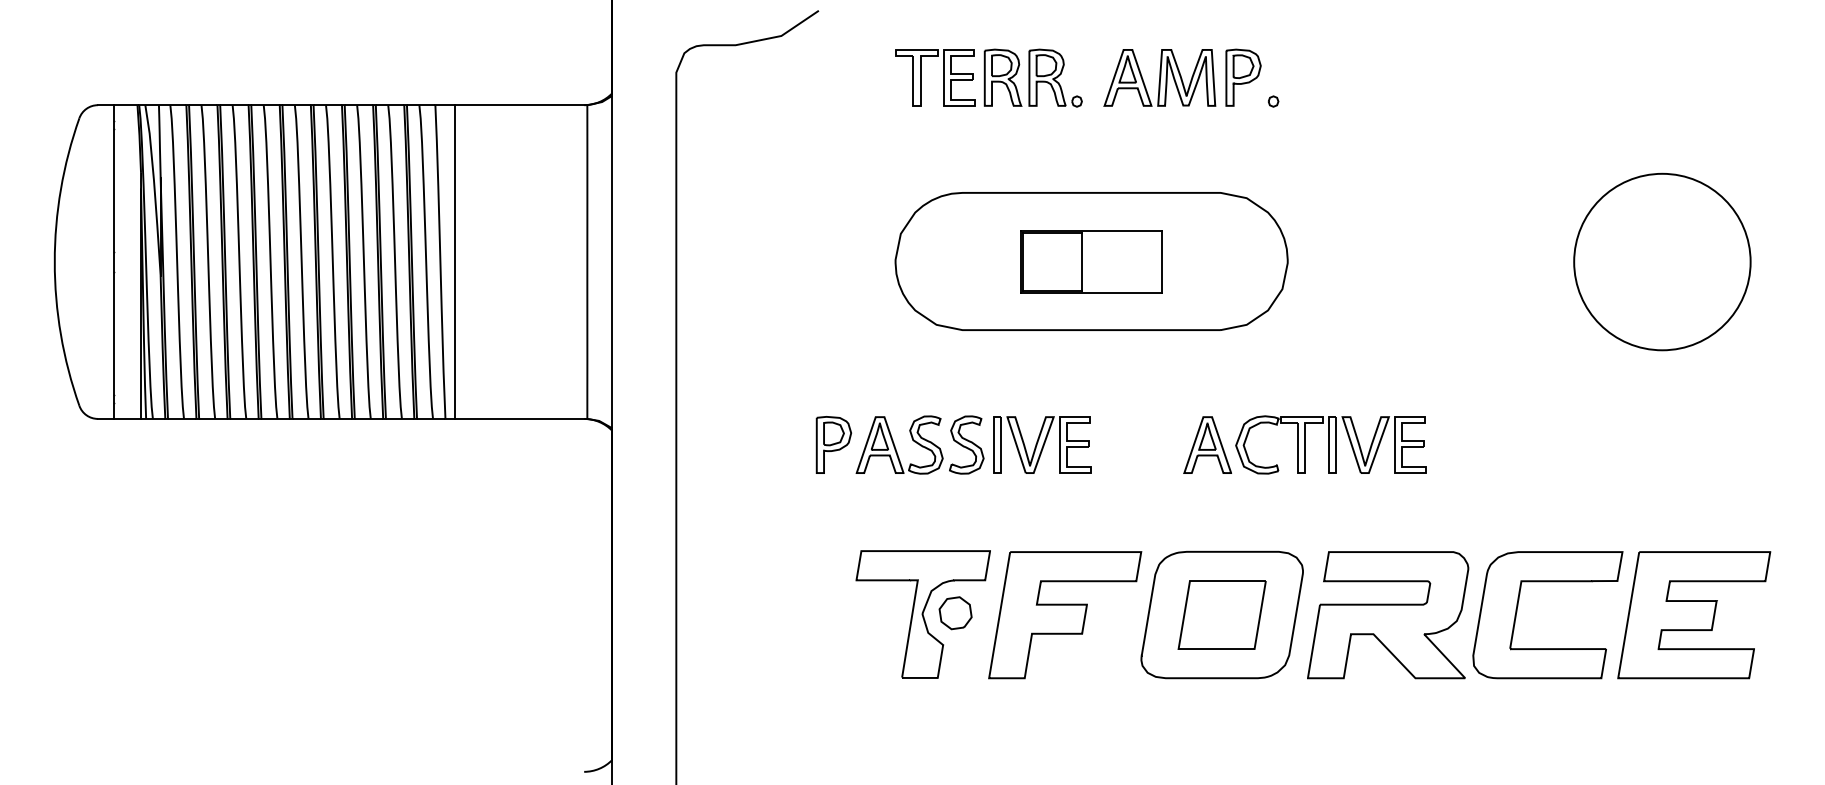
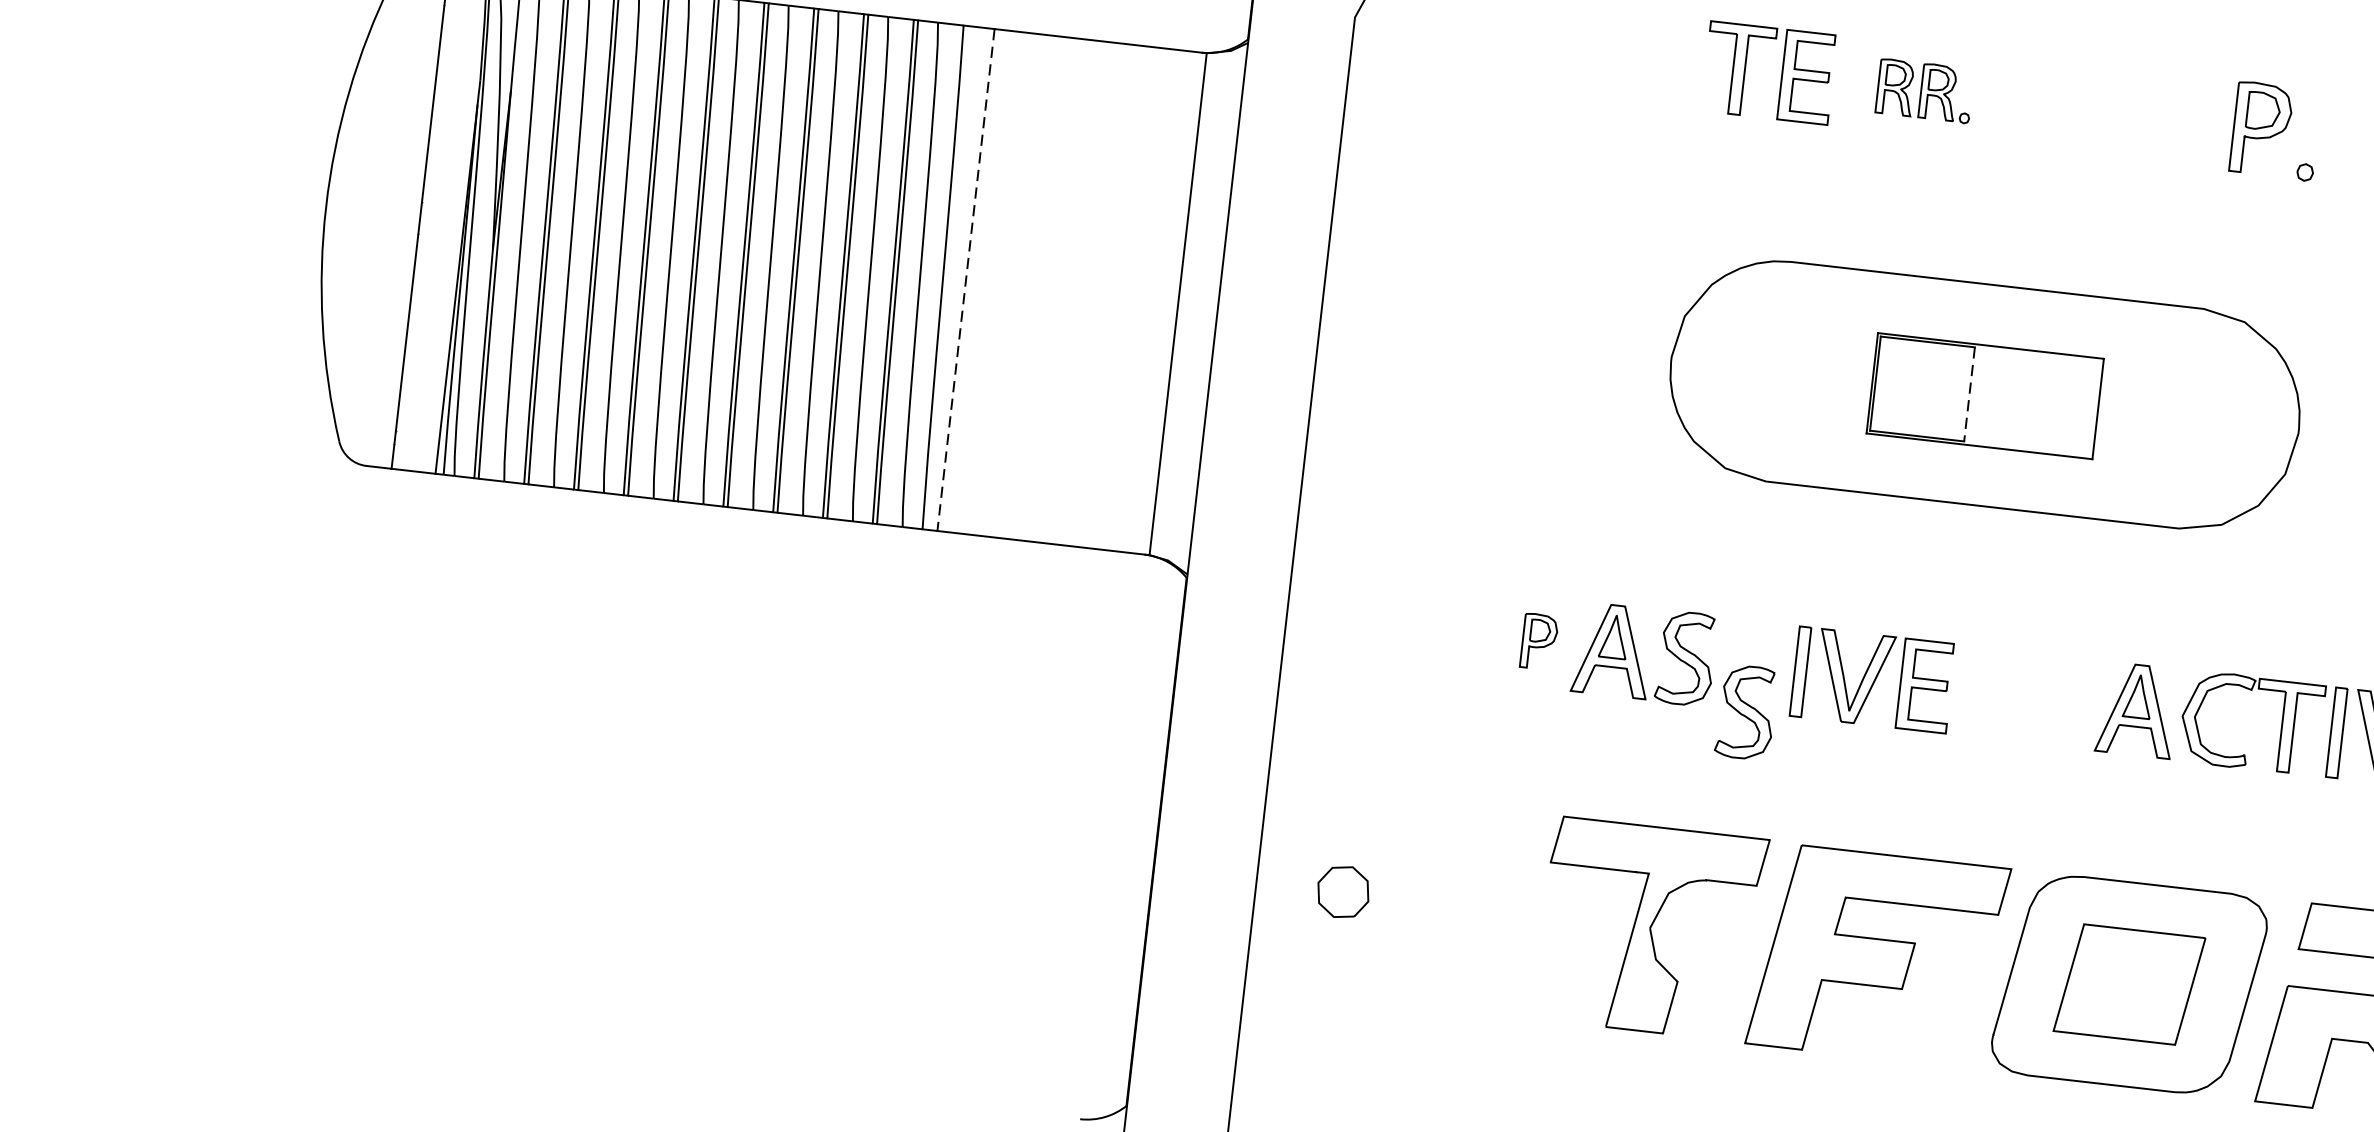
part: (1032, 77) -> (1923, 90), size x0.6
part: (1159, 77) -> (2127, 113), removed
line: (454, 262) -> (965, 280), solid -> dashed
line: (1082, 262) -> (1970, 395), solid -> dashed
part: (833, 444) -> (1538, 640), size x0.6
part: (966, 444) -> (1746, 711), moved
part: (955, 613) -> (1343, 892), moved

